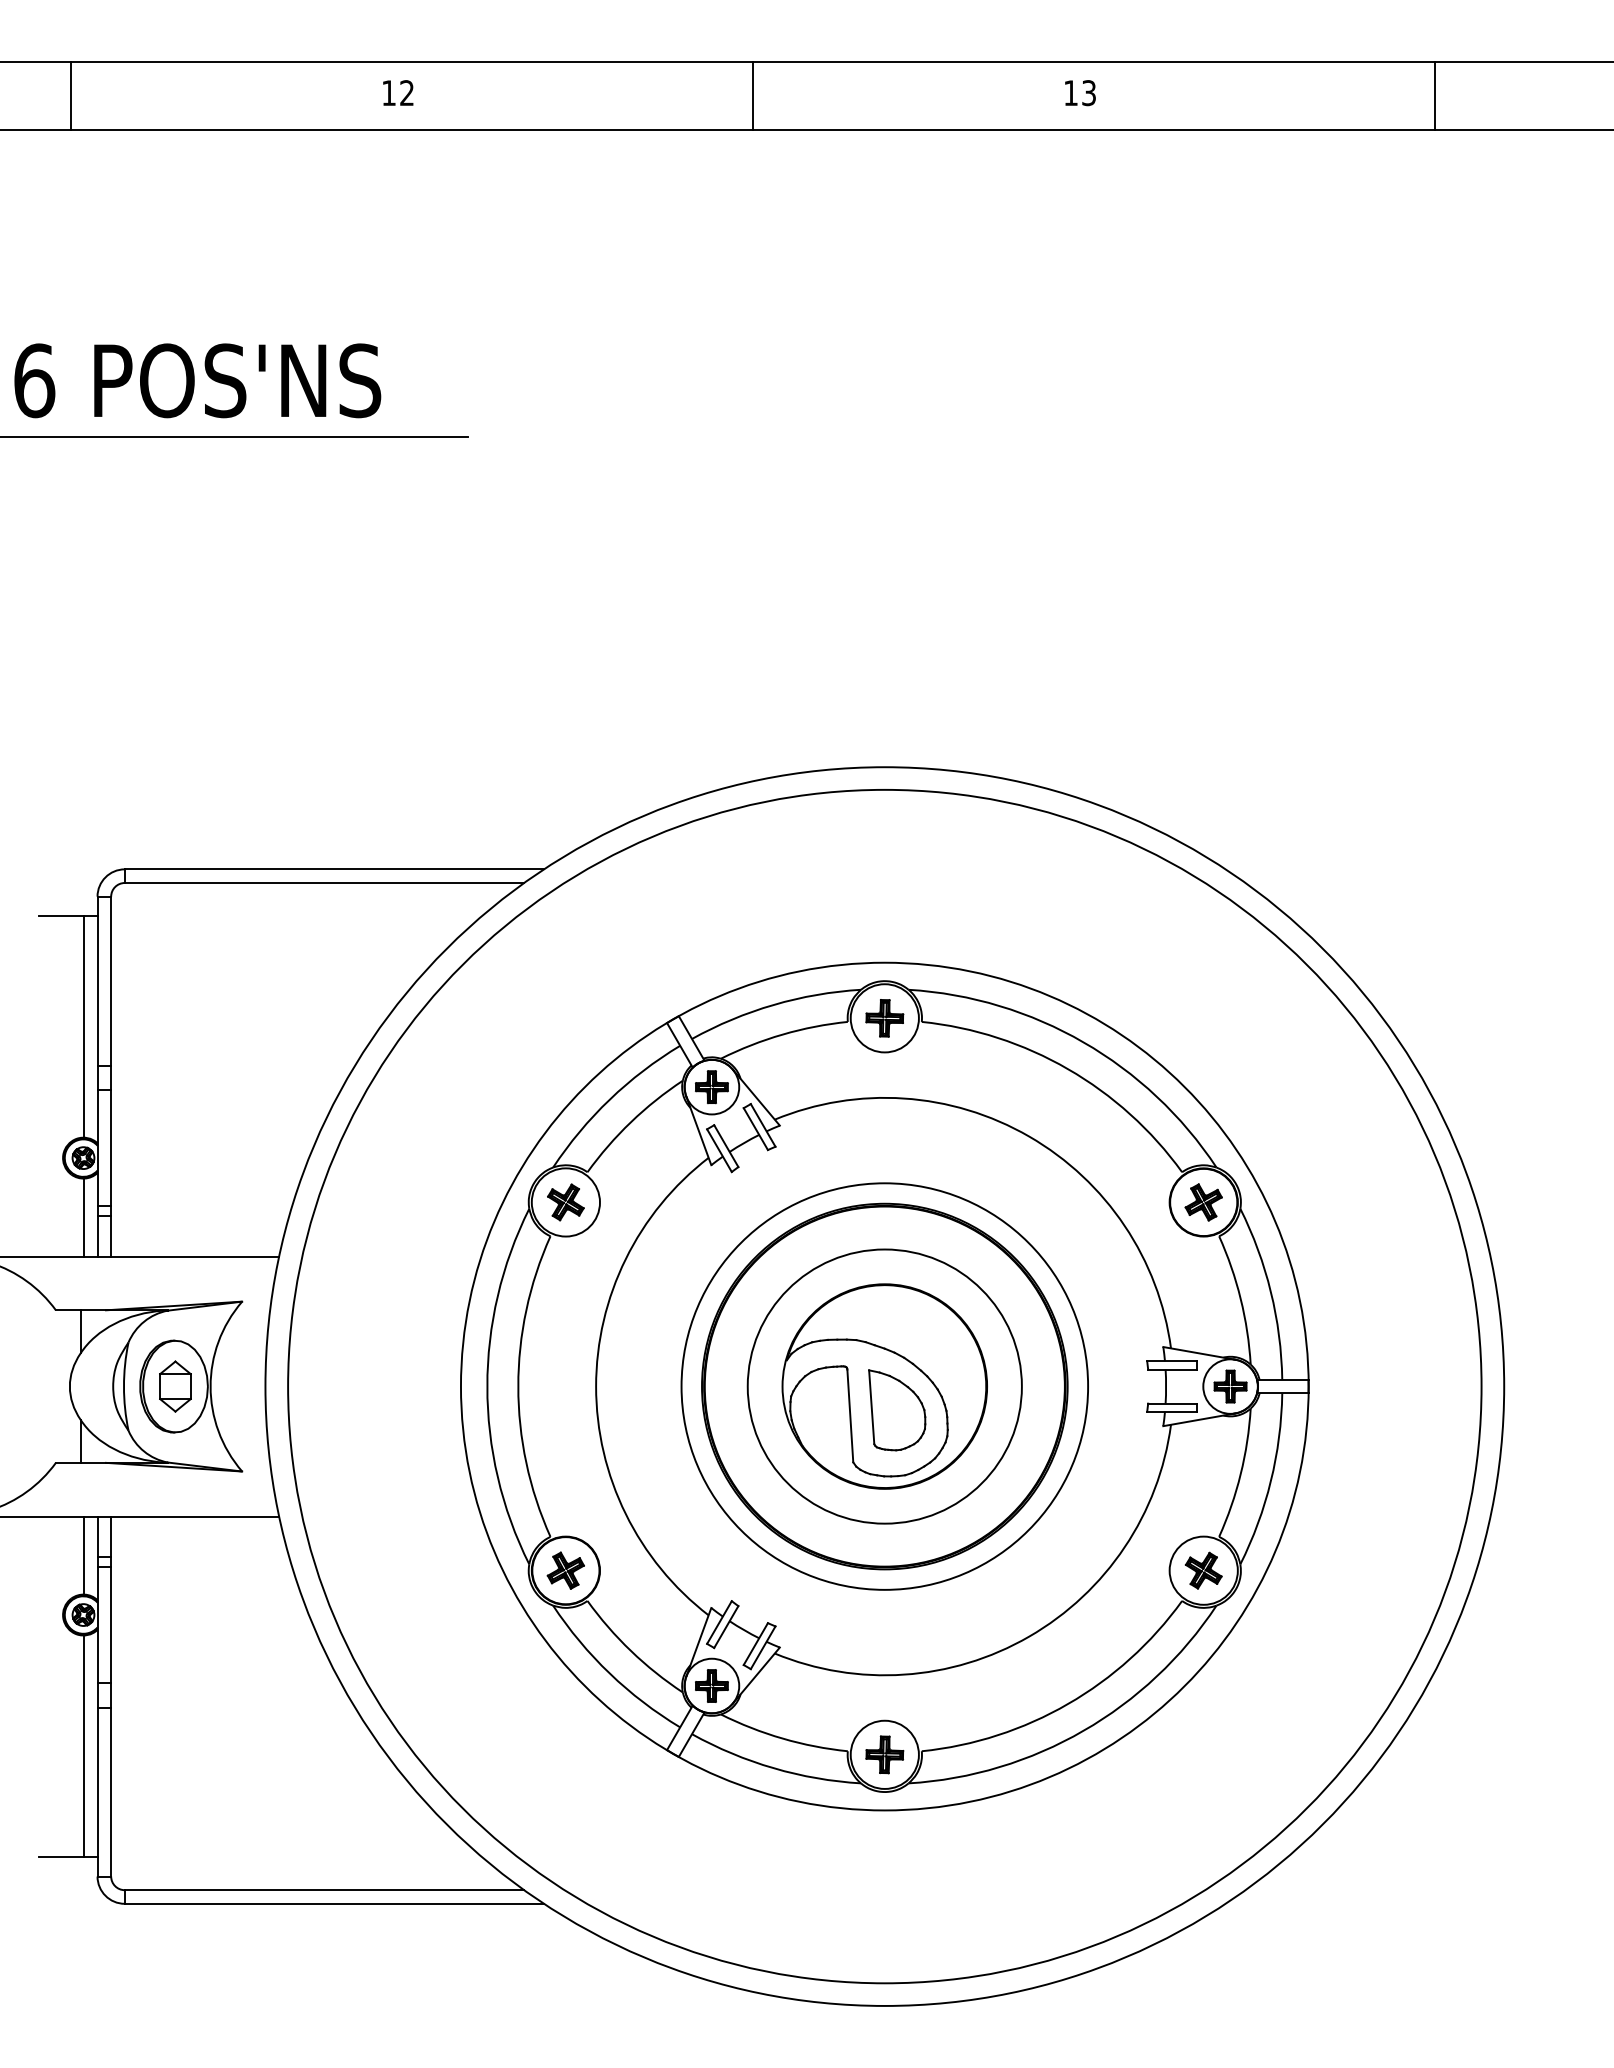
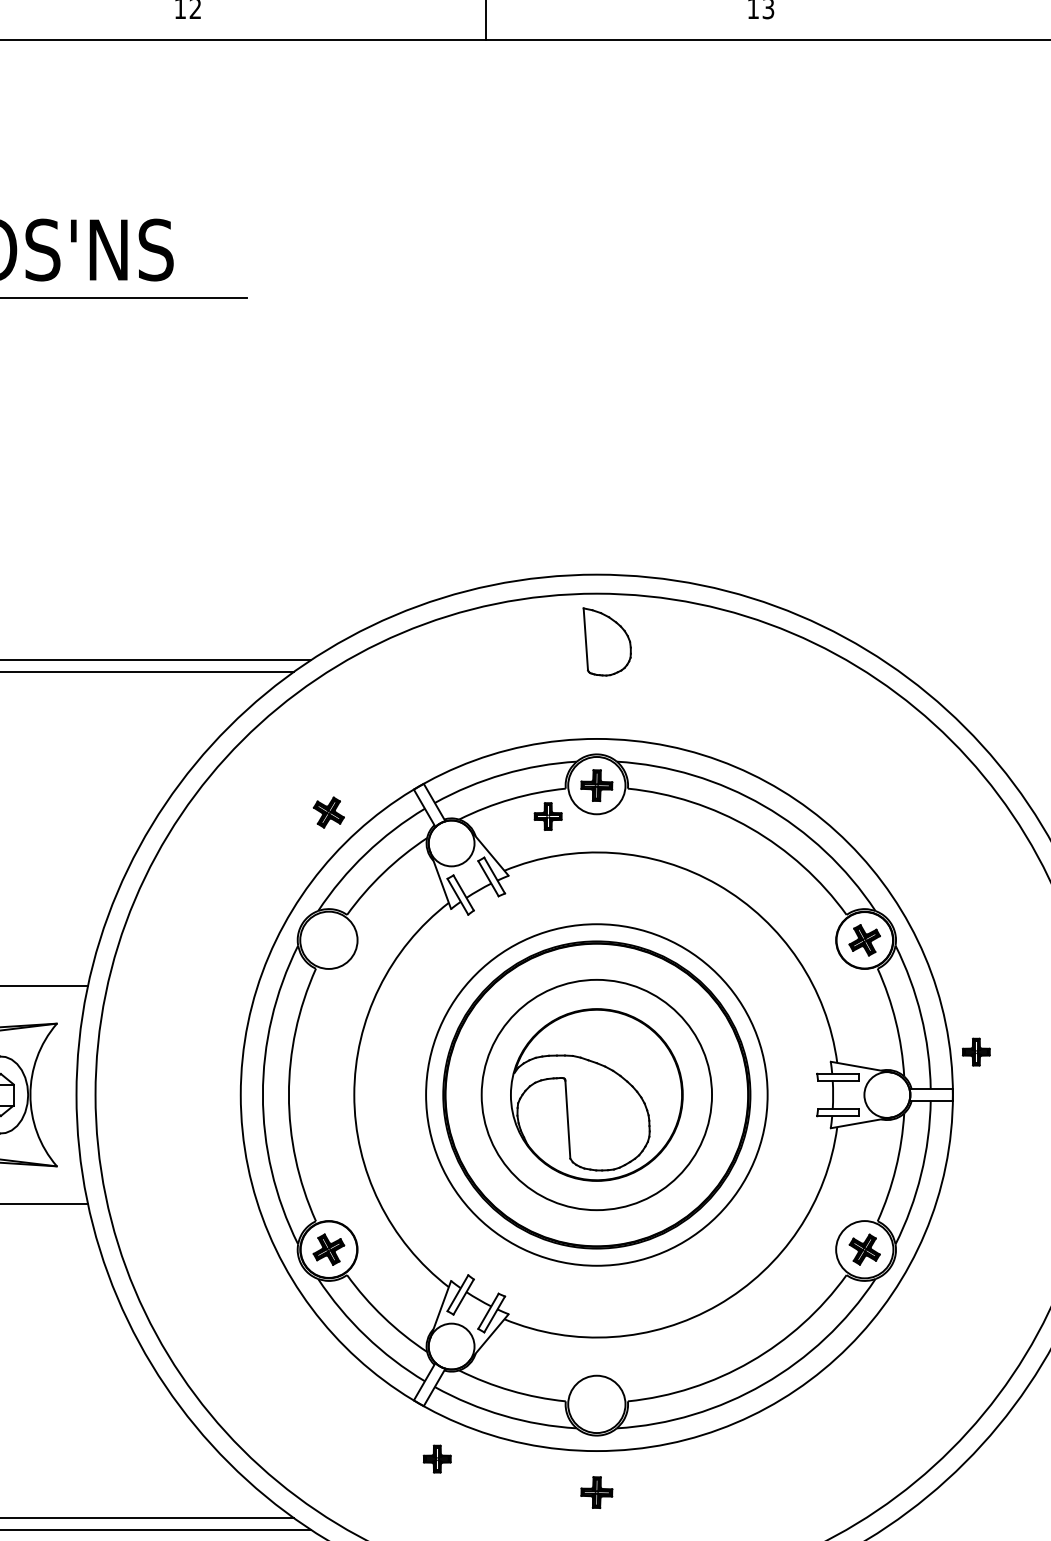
part: (711, 1087) -> (547, 816), moved
part: (565, 1202) -> (328, 812), moved
part: (1230, 1386) -> (976, 1052), moved
part: (897, 1410) -> (607, 642), moved
part: (711, 1685) -> (436, 1458), moved
part: (884, 1754) -> (596, 1492), moved

